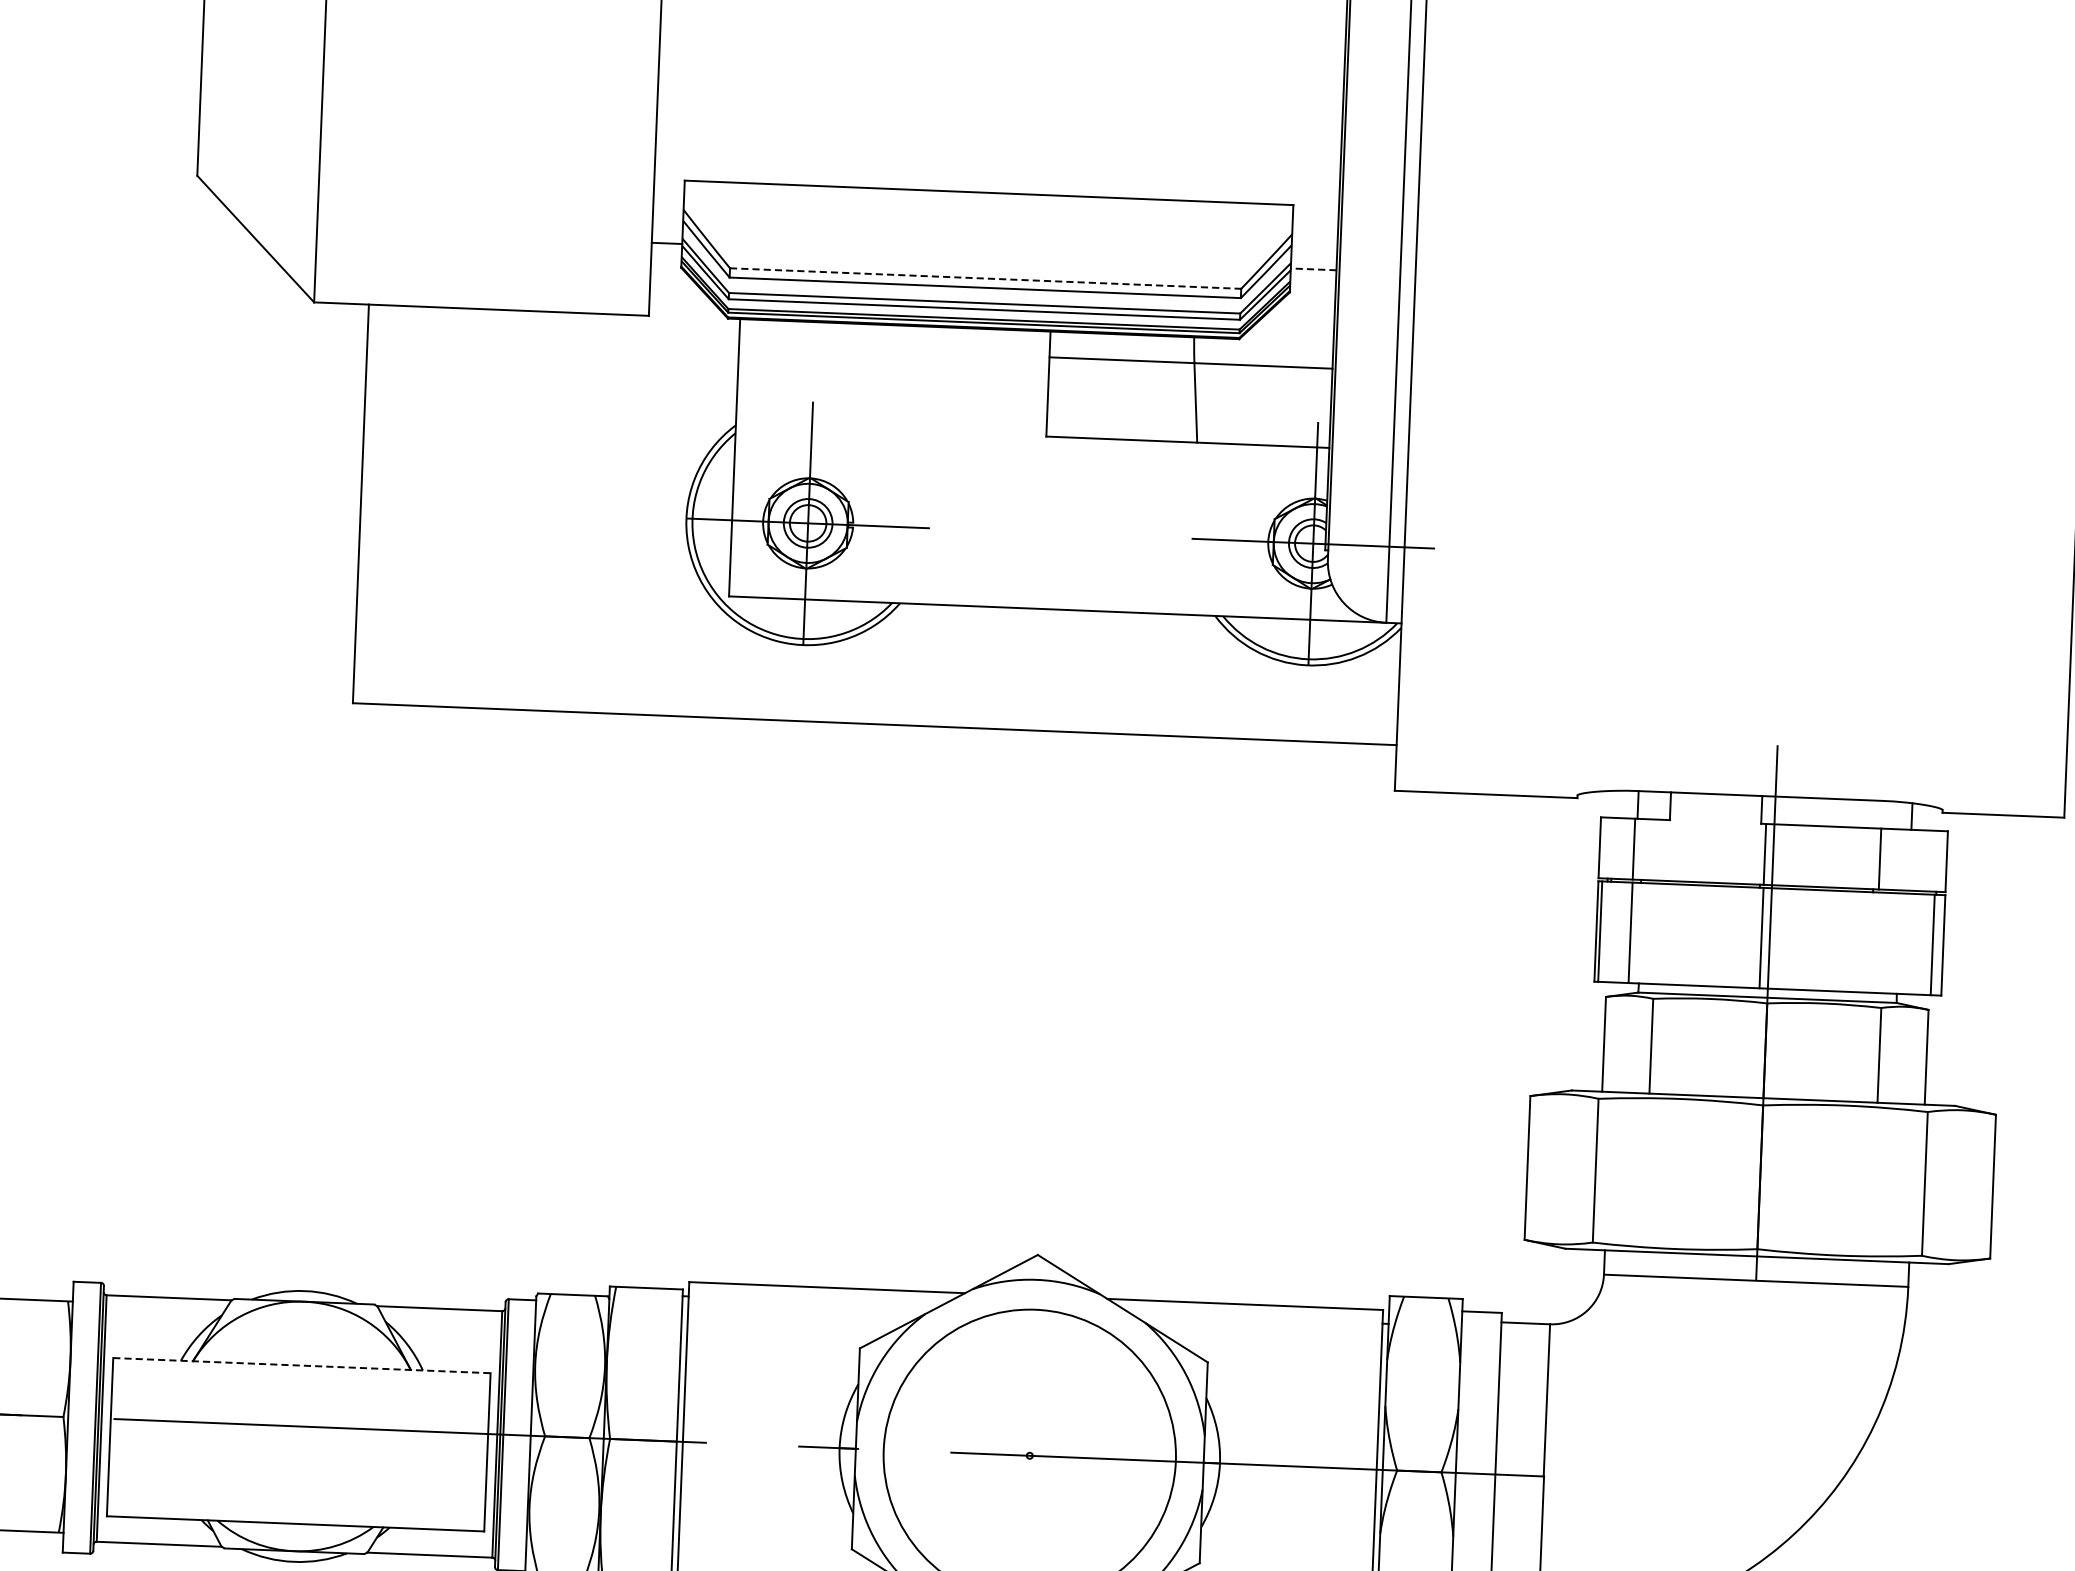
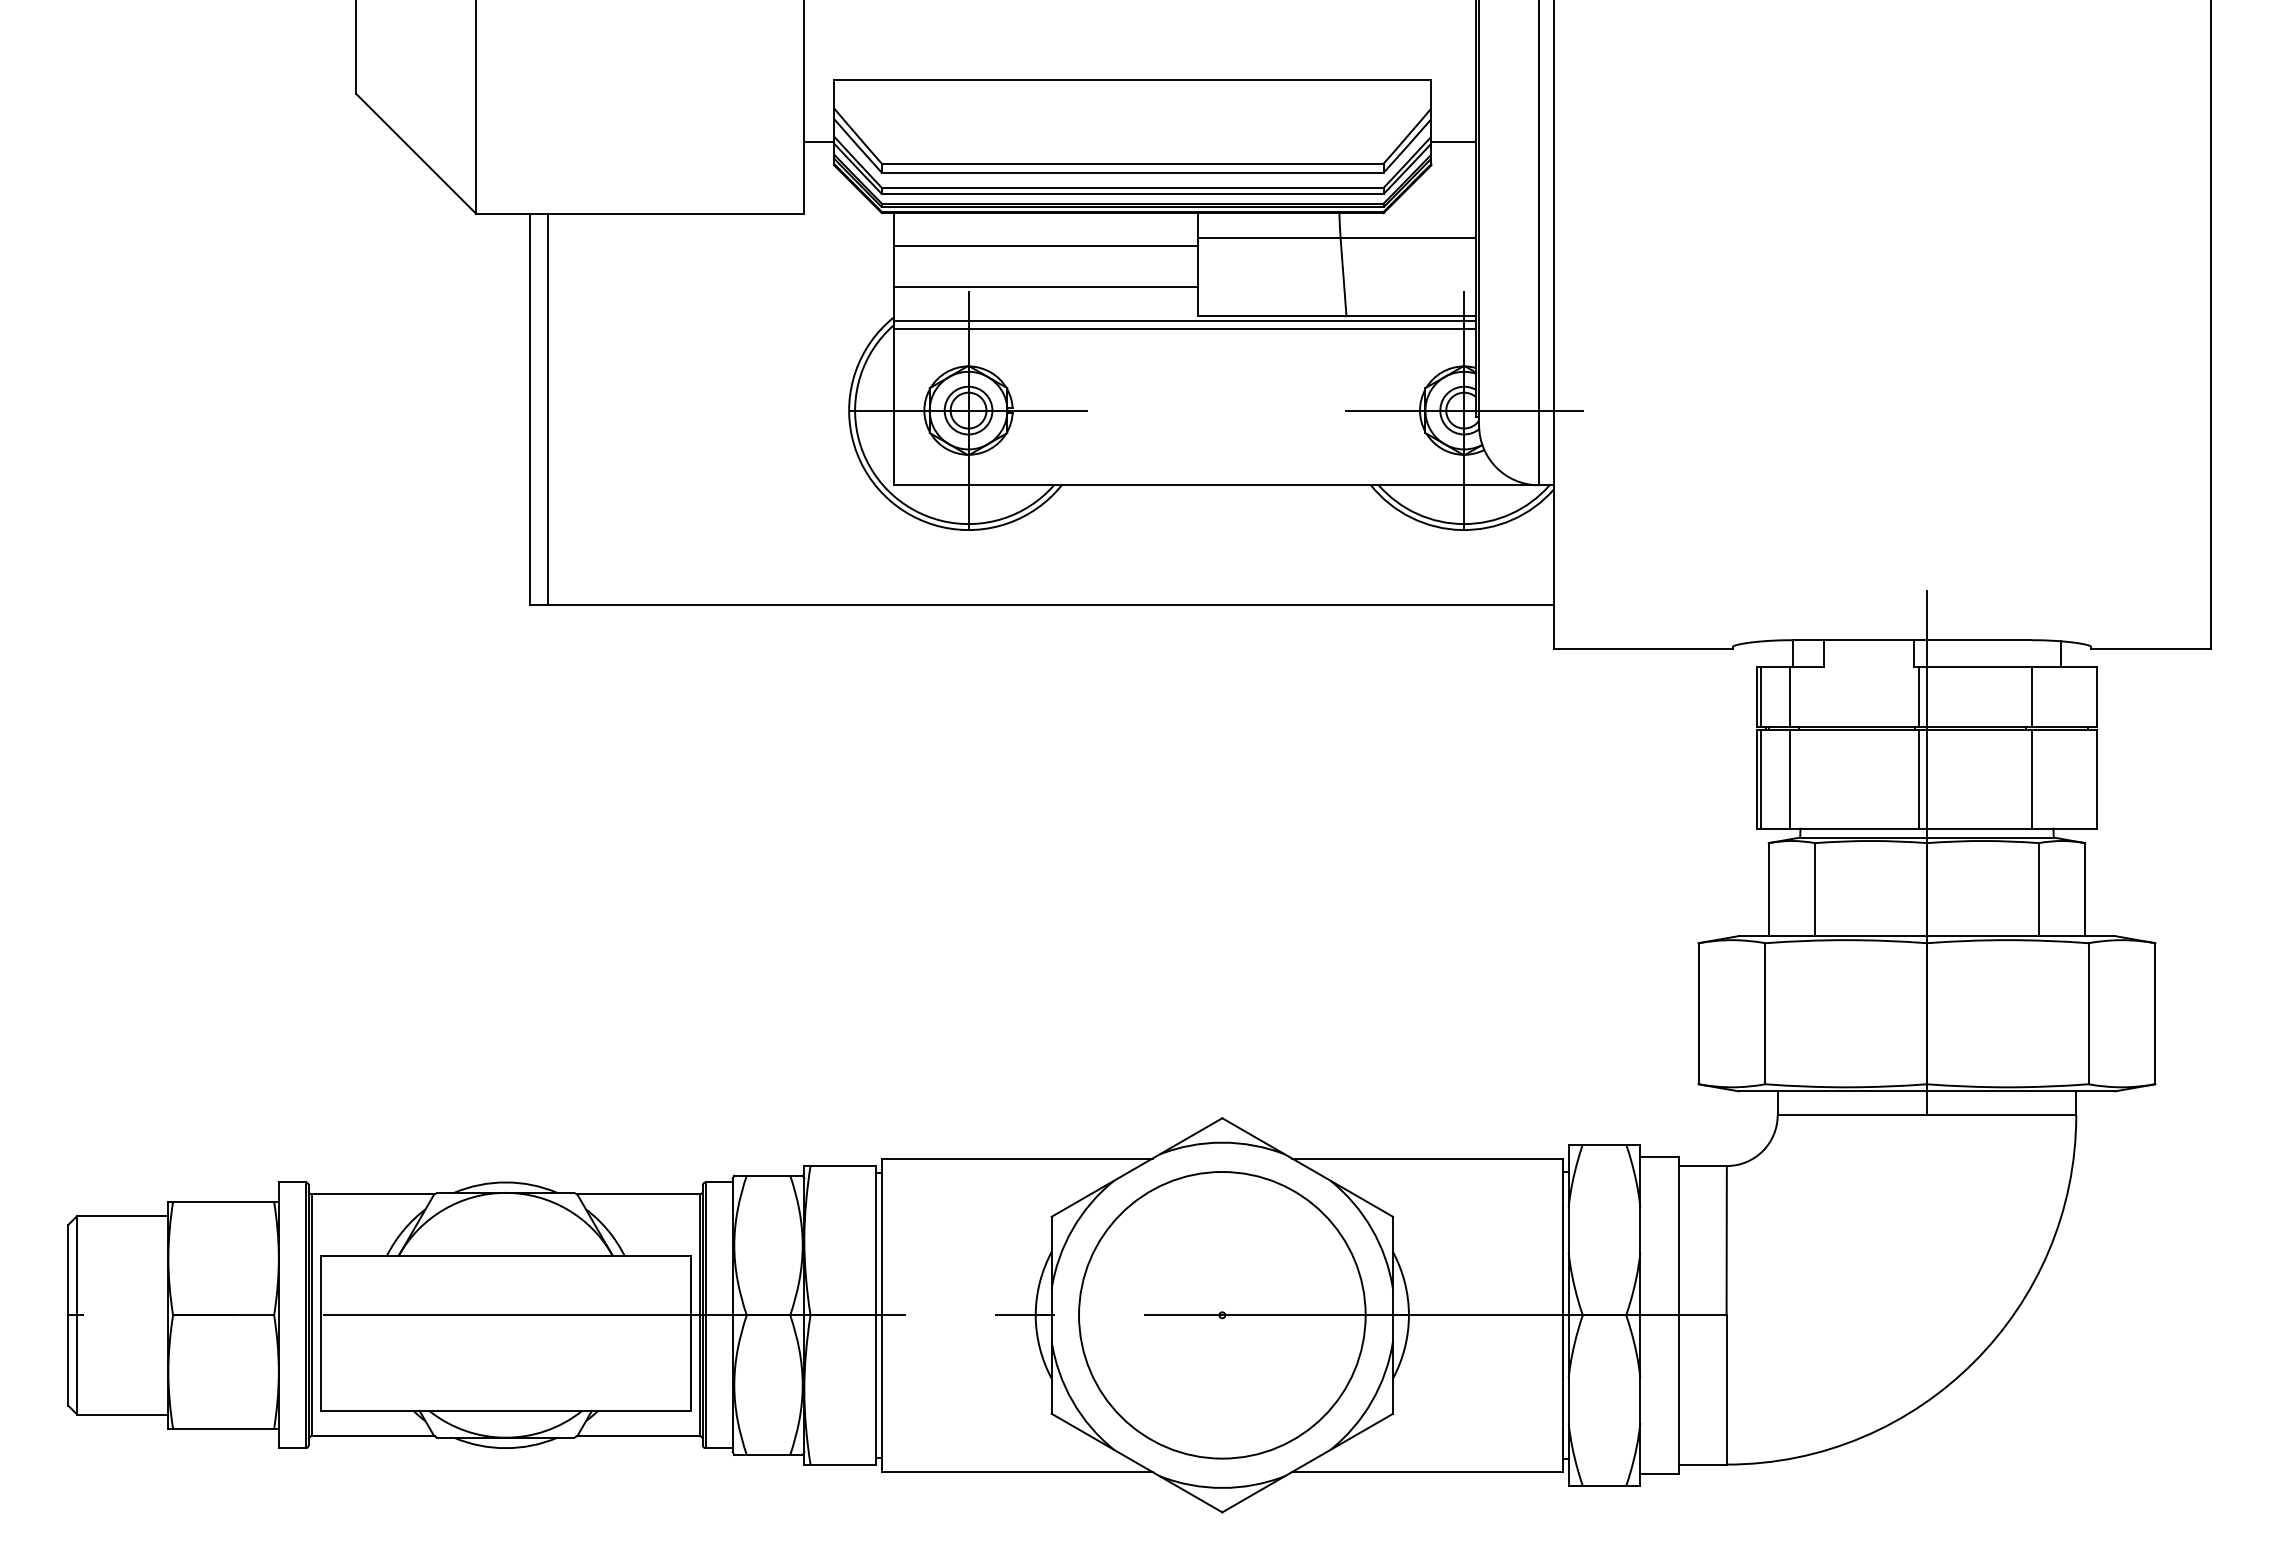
line: (1313, 268) -> (1453, 141), dashed -> solid
line: (985, 278) -> (1132, 163), dashed -> solid
line: (893, 359) -> (1045, 246), added
line: (891, 401) -> (1045, 287), added
line: (1031, 441) -> (1184, 321), added
line: (1031, 449) -> (1184, 329), added
line: (379, 503) -> (547, 408), added
line: (1603, 848) -> (1760, 697), added
line: (1932, 945) -> (2031, 779), moved
line: (302, 1365) -> (506, 1255), dashed -> solid

